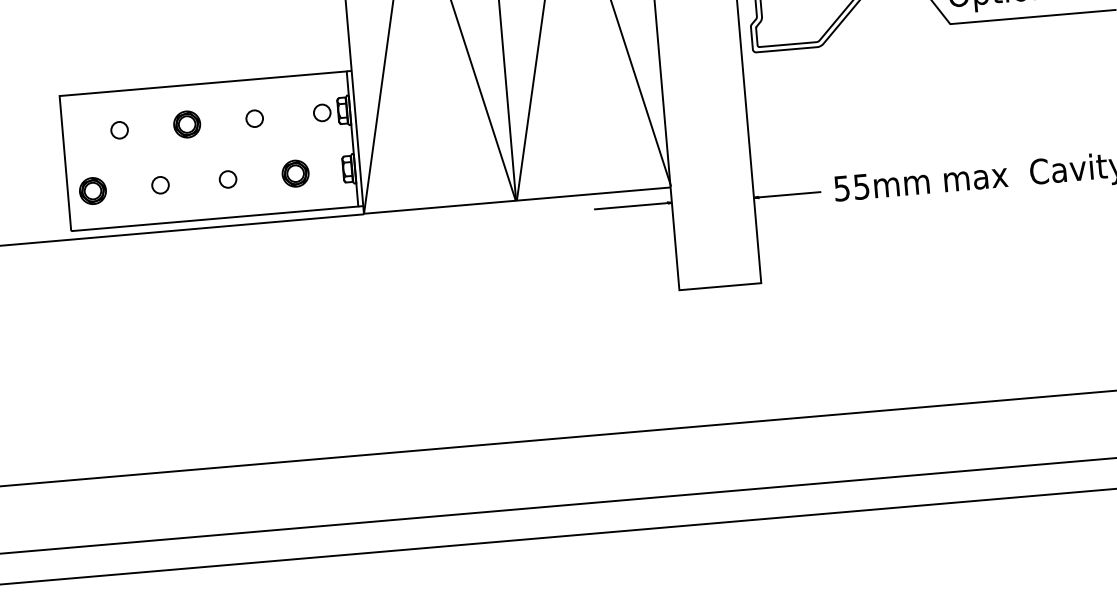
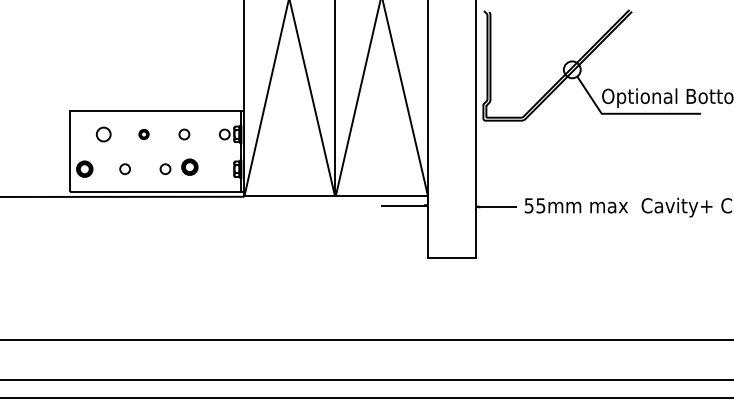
part: (186, 124) -> (143, 134), size x0.6
part: (119, 130) -> (103, 134), size x1.4
part: (294, 172) -> (189, 166), moved

